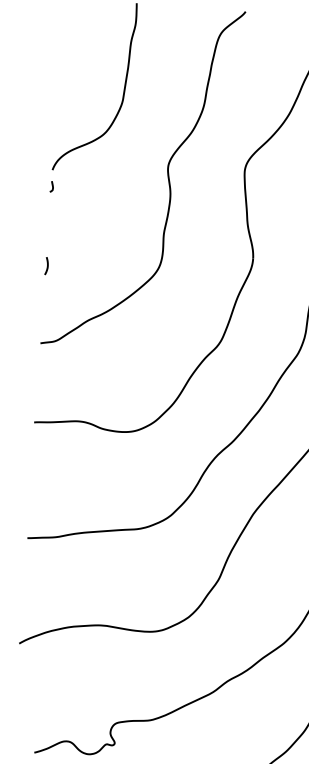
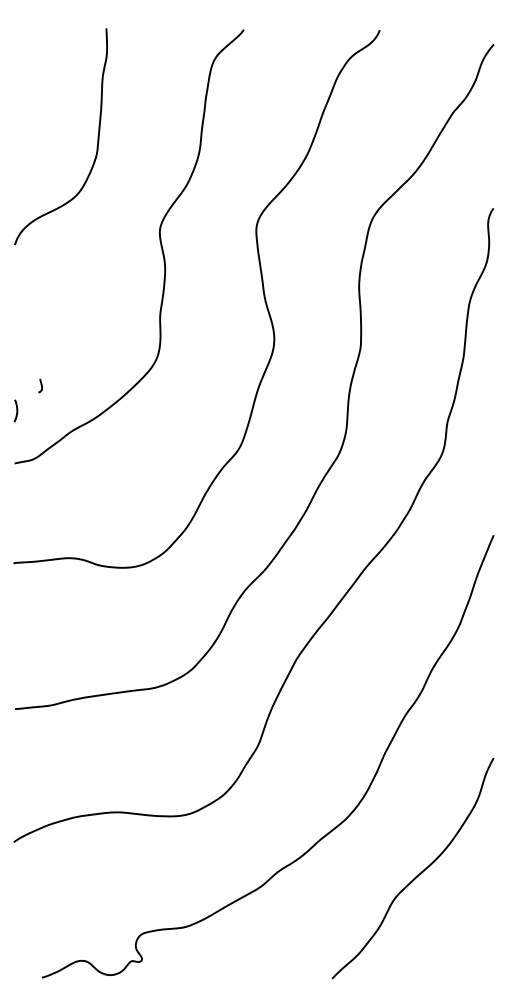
curve: (51, 186) -> (40, 385), moved
curve: (47, 265) -> (16, 410), moved

